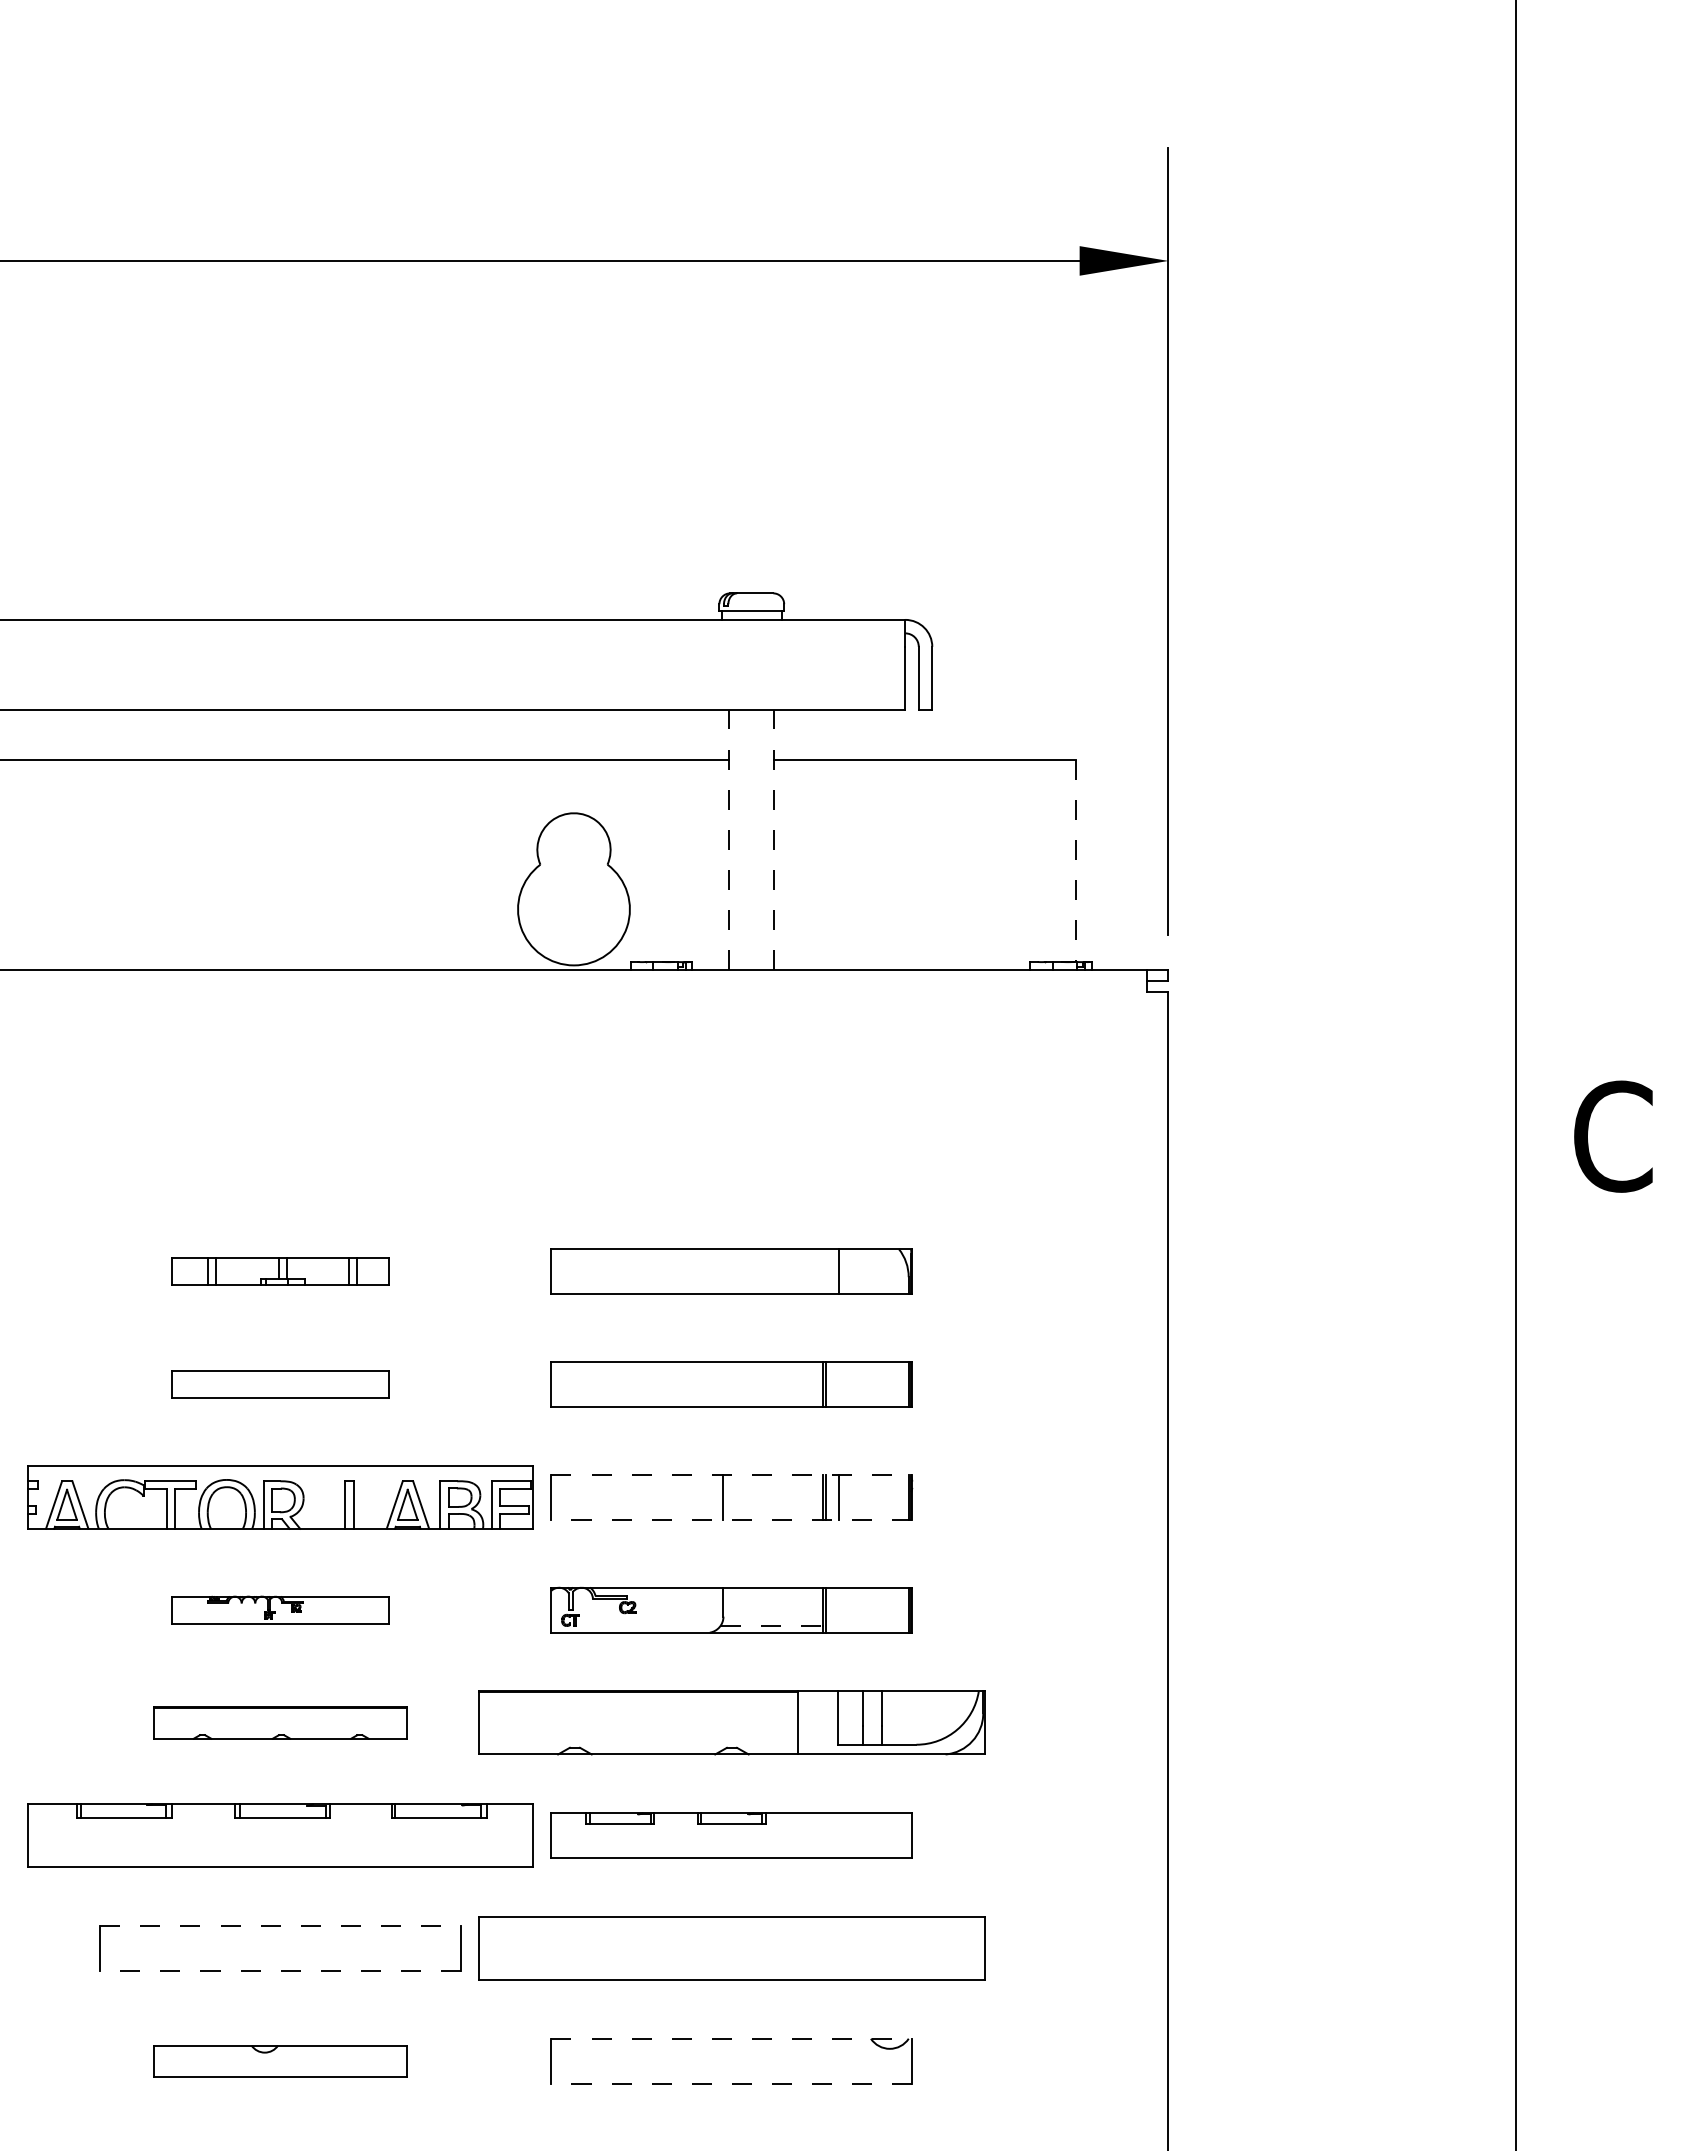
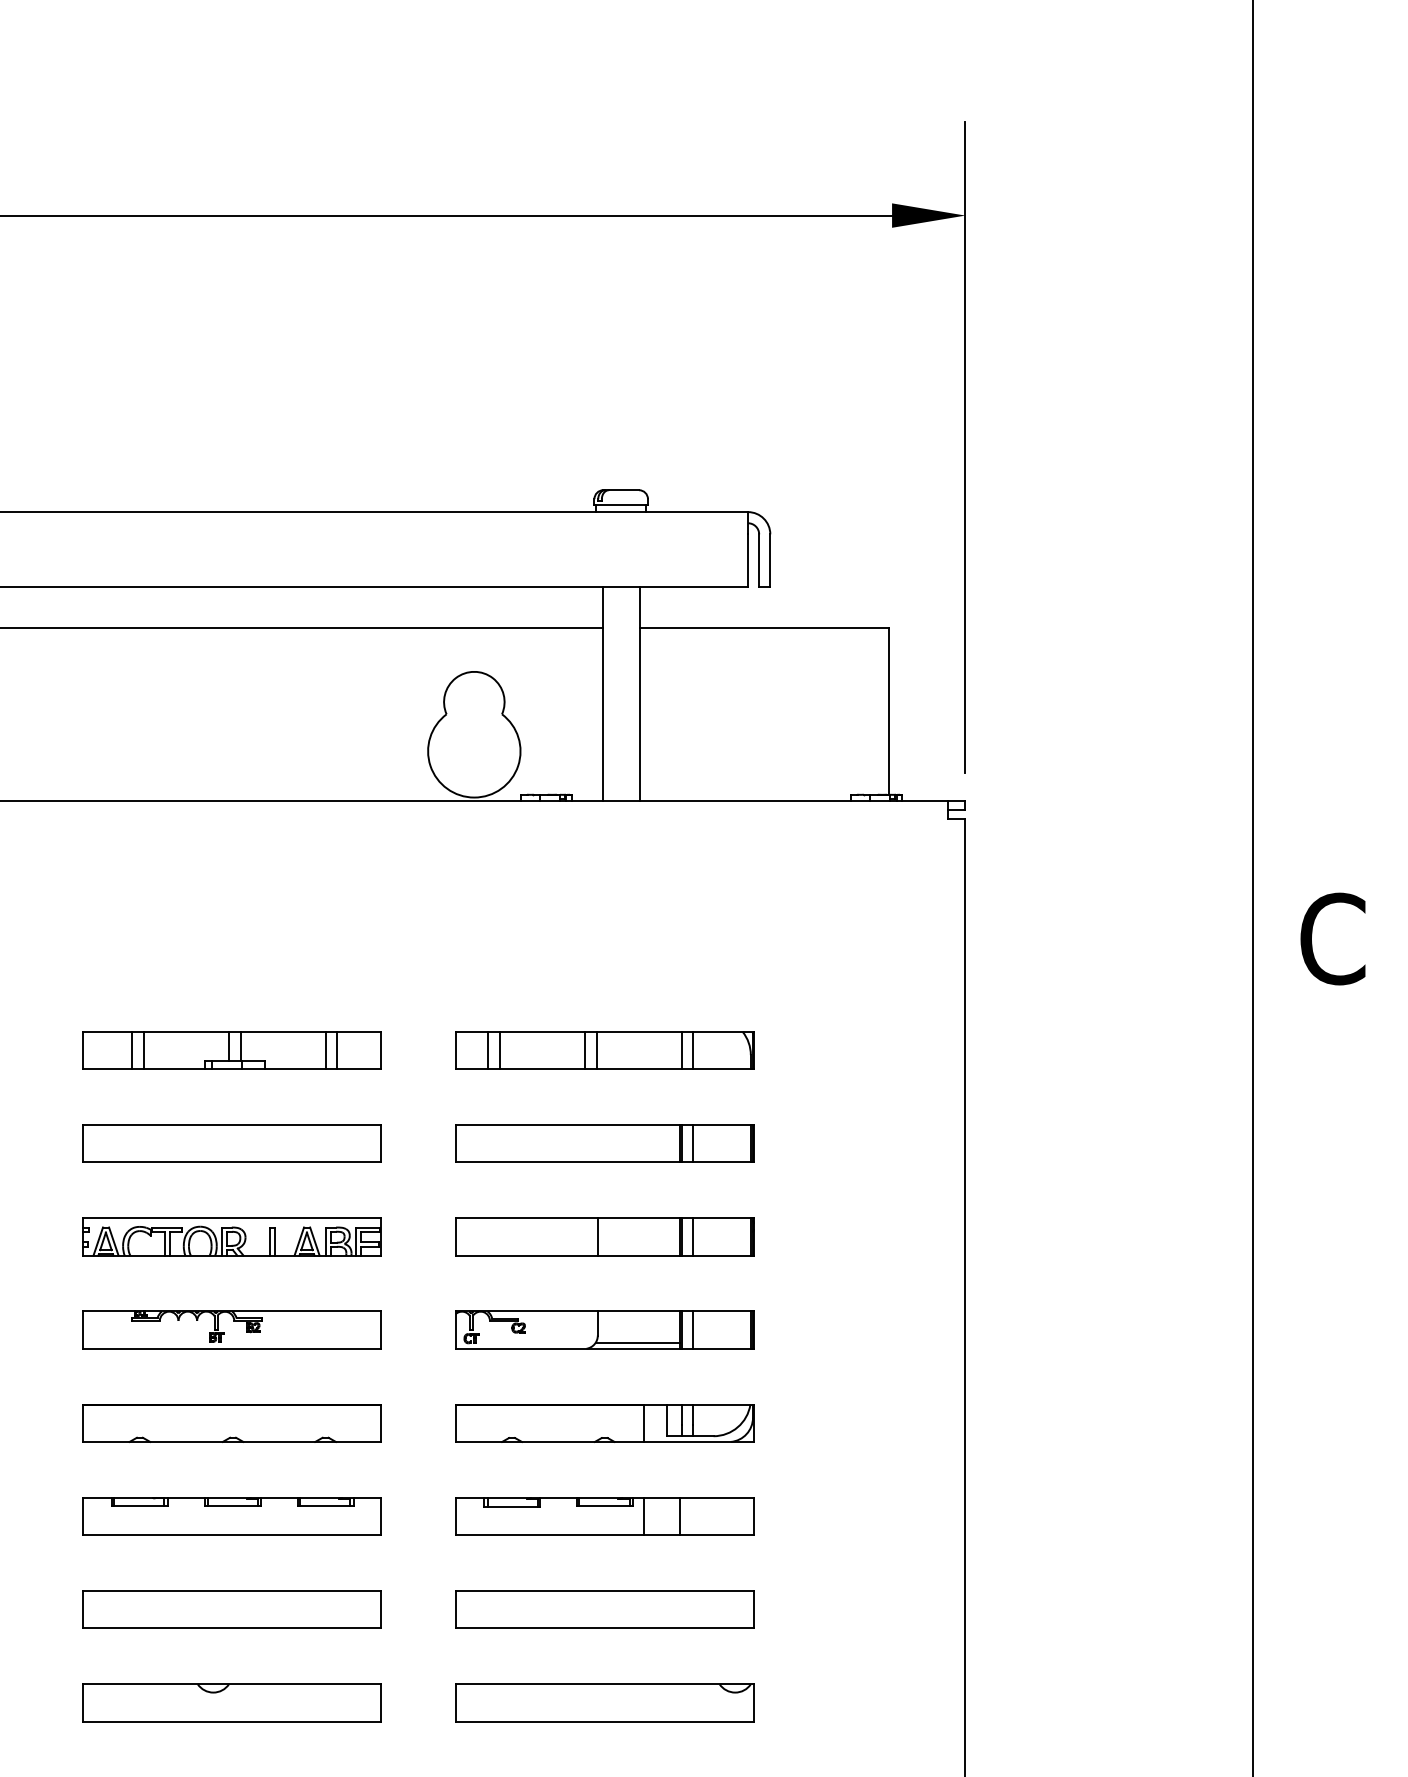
line: (729, 839) -> (602, 693), dashed -> solid
line: (774, 839) -> (639, 693), dashed -> solid
line: (1076, 861) -> (889, 711), dashed -> solid
part: (280, 1271) -> (231, 1050), size x1.67
line: (591, 1271) -> (488, 1050), added
line: (604, 1271) -> (499, 1050), added
line: (708, 1271) -> (585, 1050), added
line: (721, 1271) -> (596, 1050), added
line: (825, 1271) -> (682, 1050), added
part: (280, 1384) -> (231, 1143), size x1.67
line: (839, 1384) -> (693, 1143), added
line: (732, 1474) -> (605, 1218), dashed -> solid
part: (280, 1497) -> (231, 1237), size x0.71
line: (731, 1519) -> (604, 1255), dashed -> solid
part: (280, 1609) -> (231, 1329), size x1.67
line: (839, 1609) -> (693, 1329), added
line: (772, 1625) -> (638, 1342), dashed -> solid
part: (280, 1722) -> (231, 1422), size x1.43
part: (731, 1722) -> (604, 1422), size x0.71
part: (280, 1835) -> (231, 1516), size x0.71
line: (779, 1835) -> (644, 1516), added
line: (823, 1835) -> (680, 1516), added
line: (281, 1925) -> (232, 1590), dashed -> solid
part: (731, 1948) -> (604, 1609), size x0.71
line: (280, 1971) -> (231, 1628), dashed -> solid
line: (732, 2038) -> (605, 1684), dashed -> solid
part: (280, 2061) -> (231, 1703), size x1.43
line: (731, 2083) -> (604, 1721), dashed -> solid

